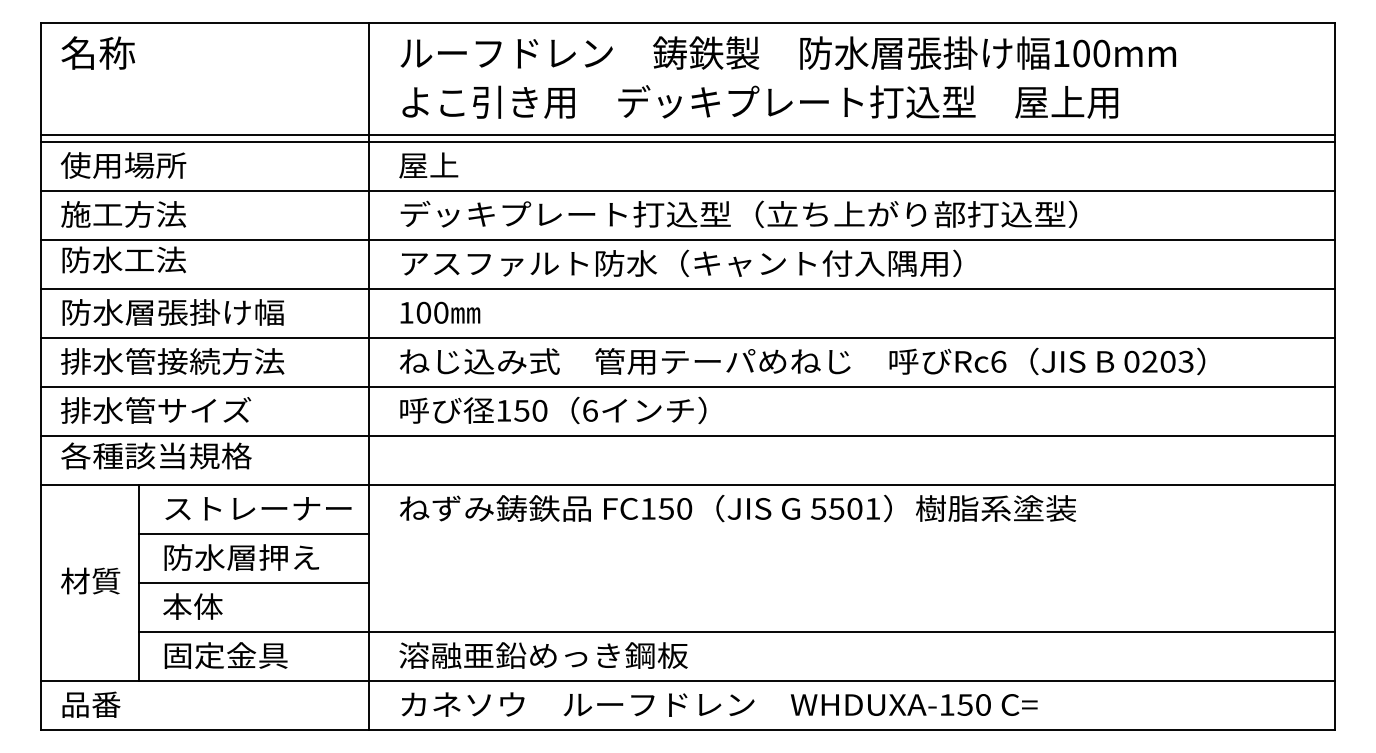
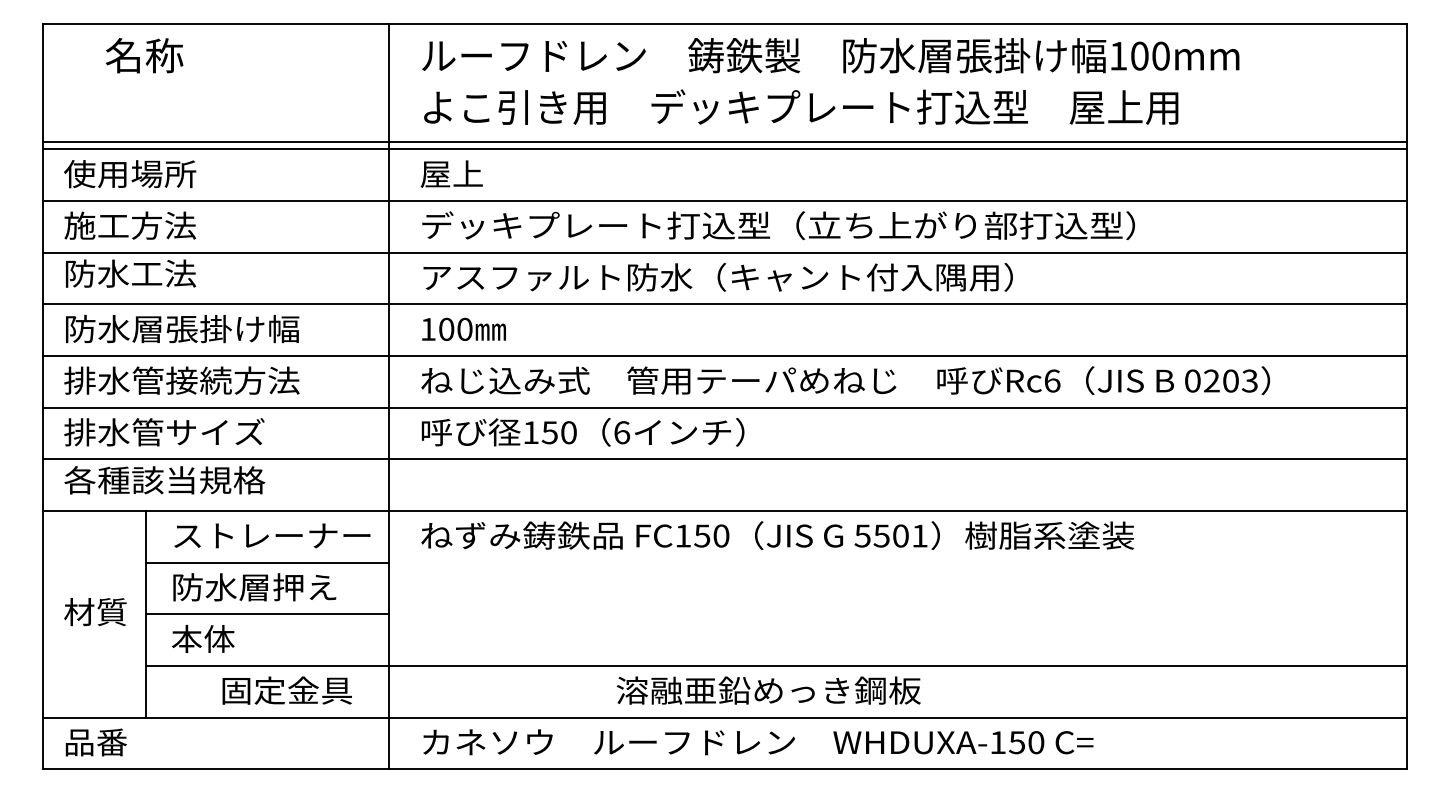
text: (98, 52) -> (144, 55), moved
text: (225, 655) -> (286, 690), moved
text: (543, 655) -> (768, 690), moved

